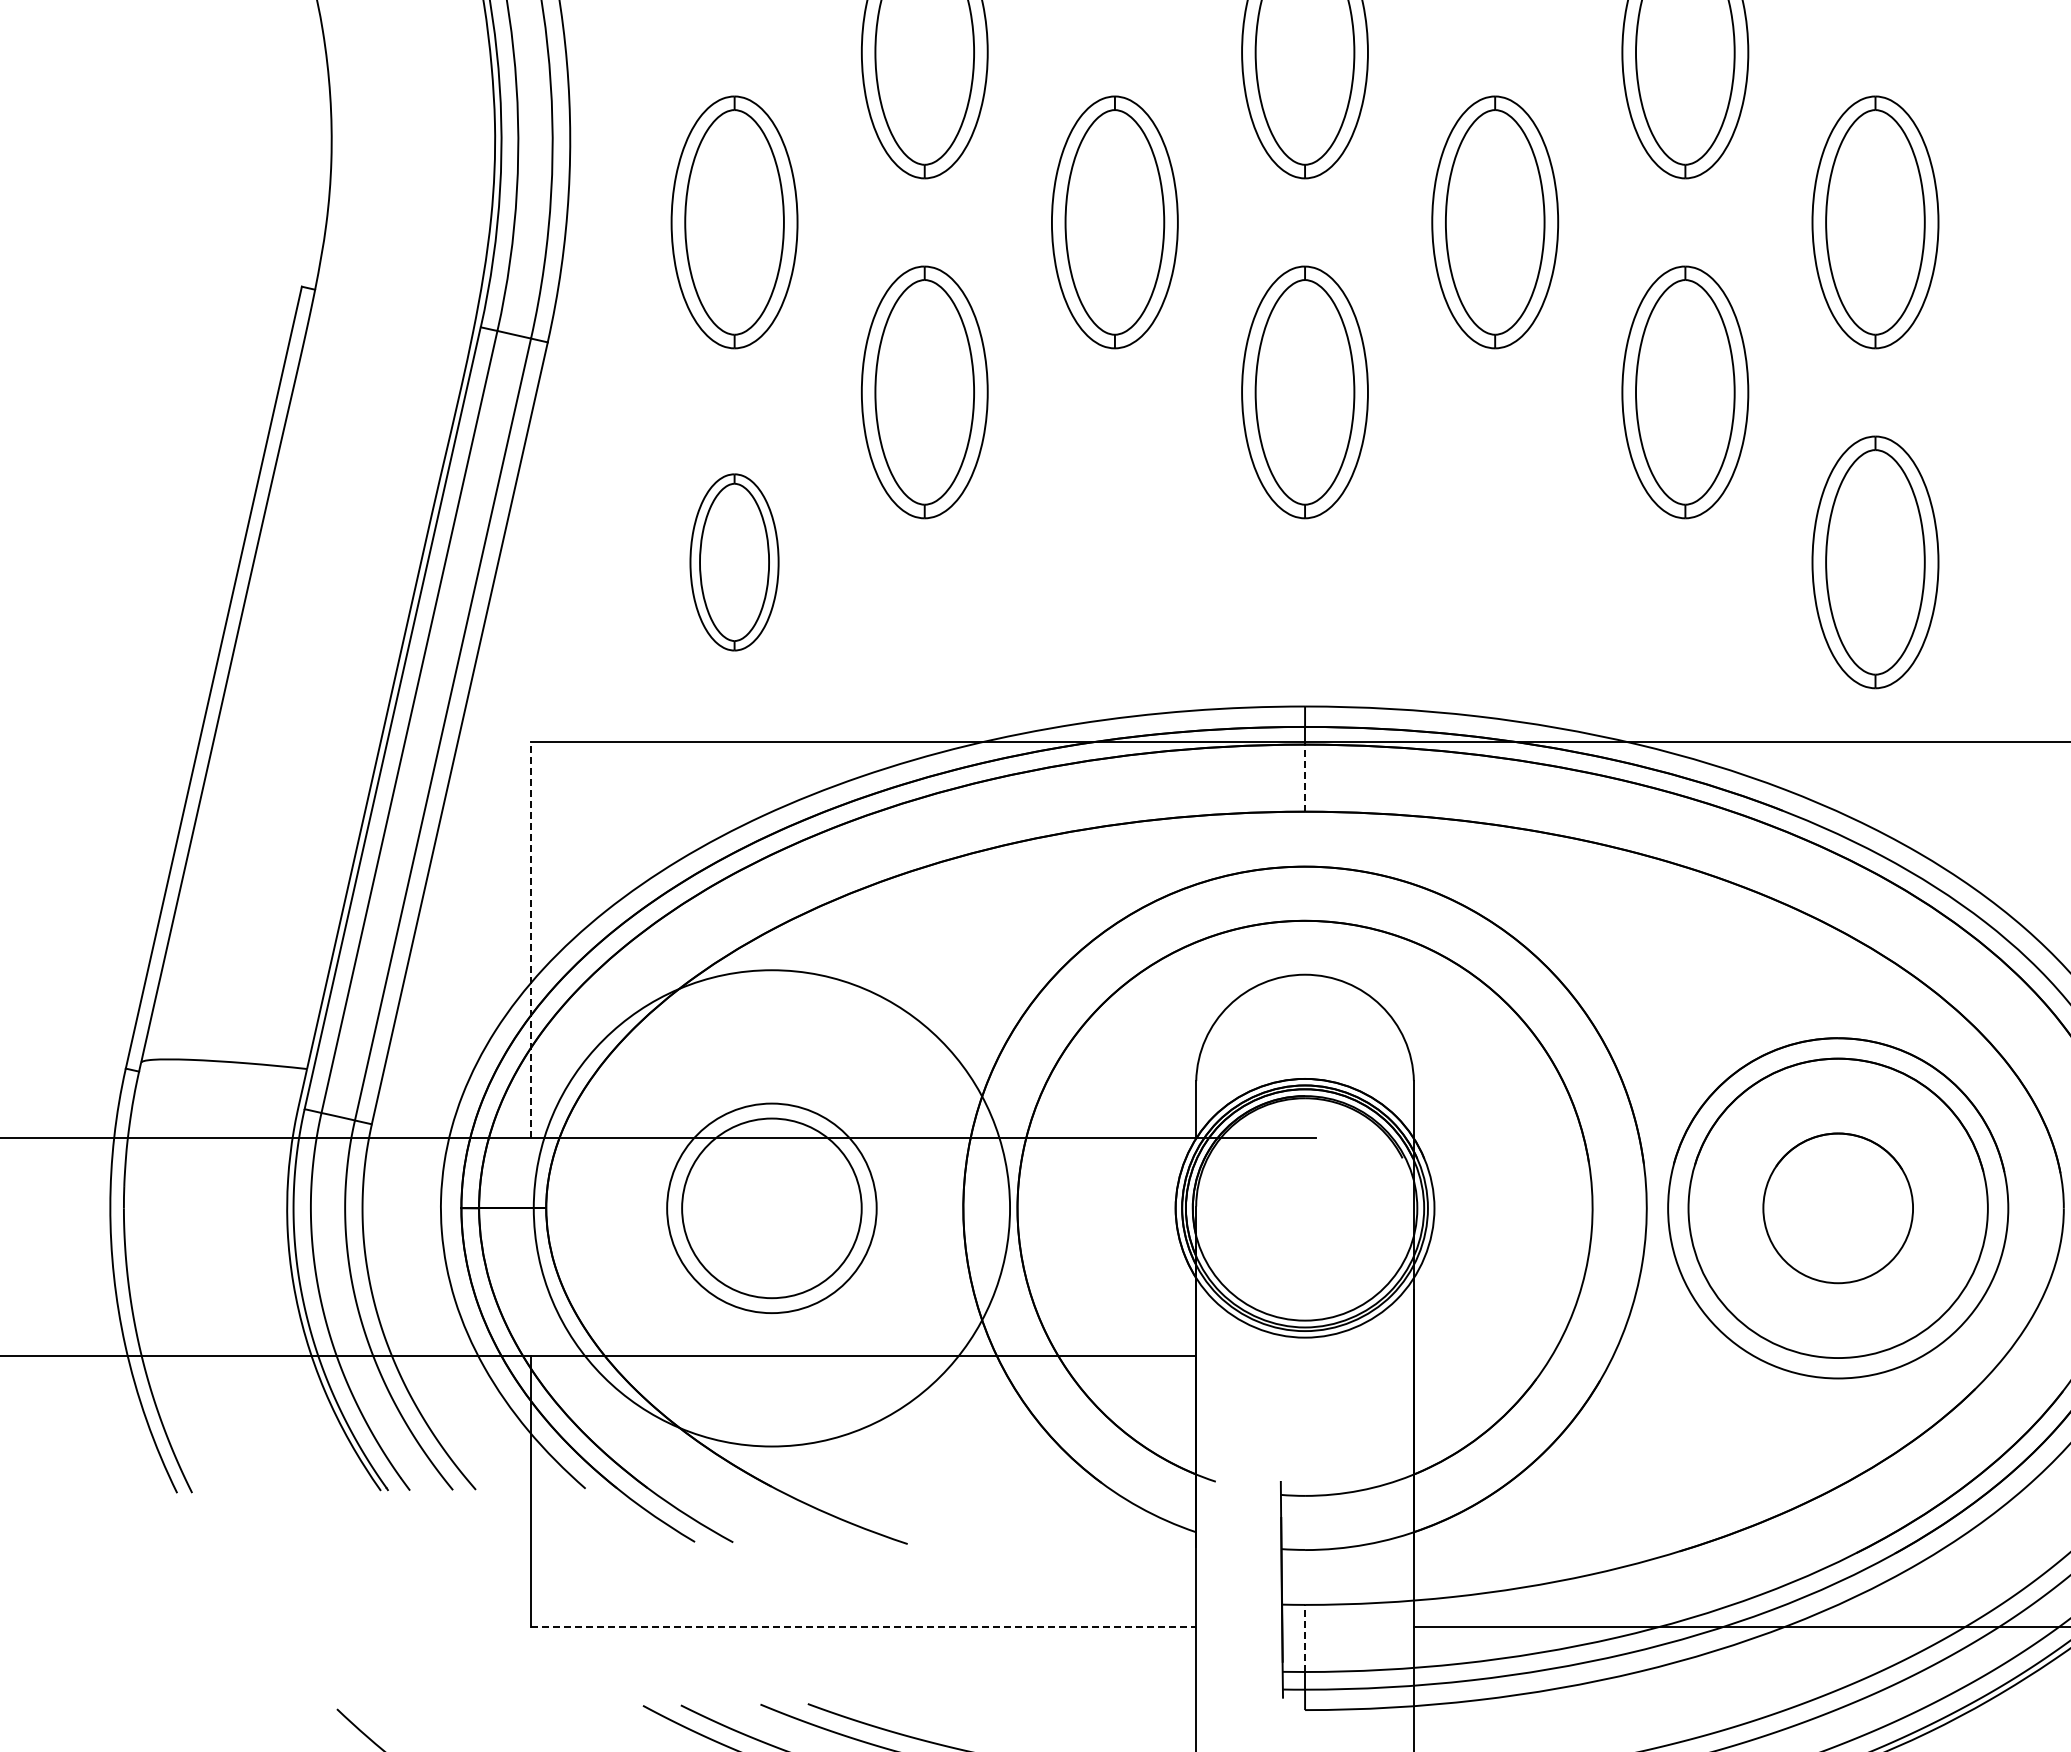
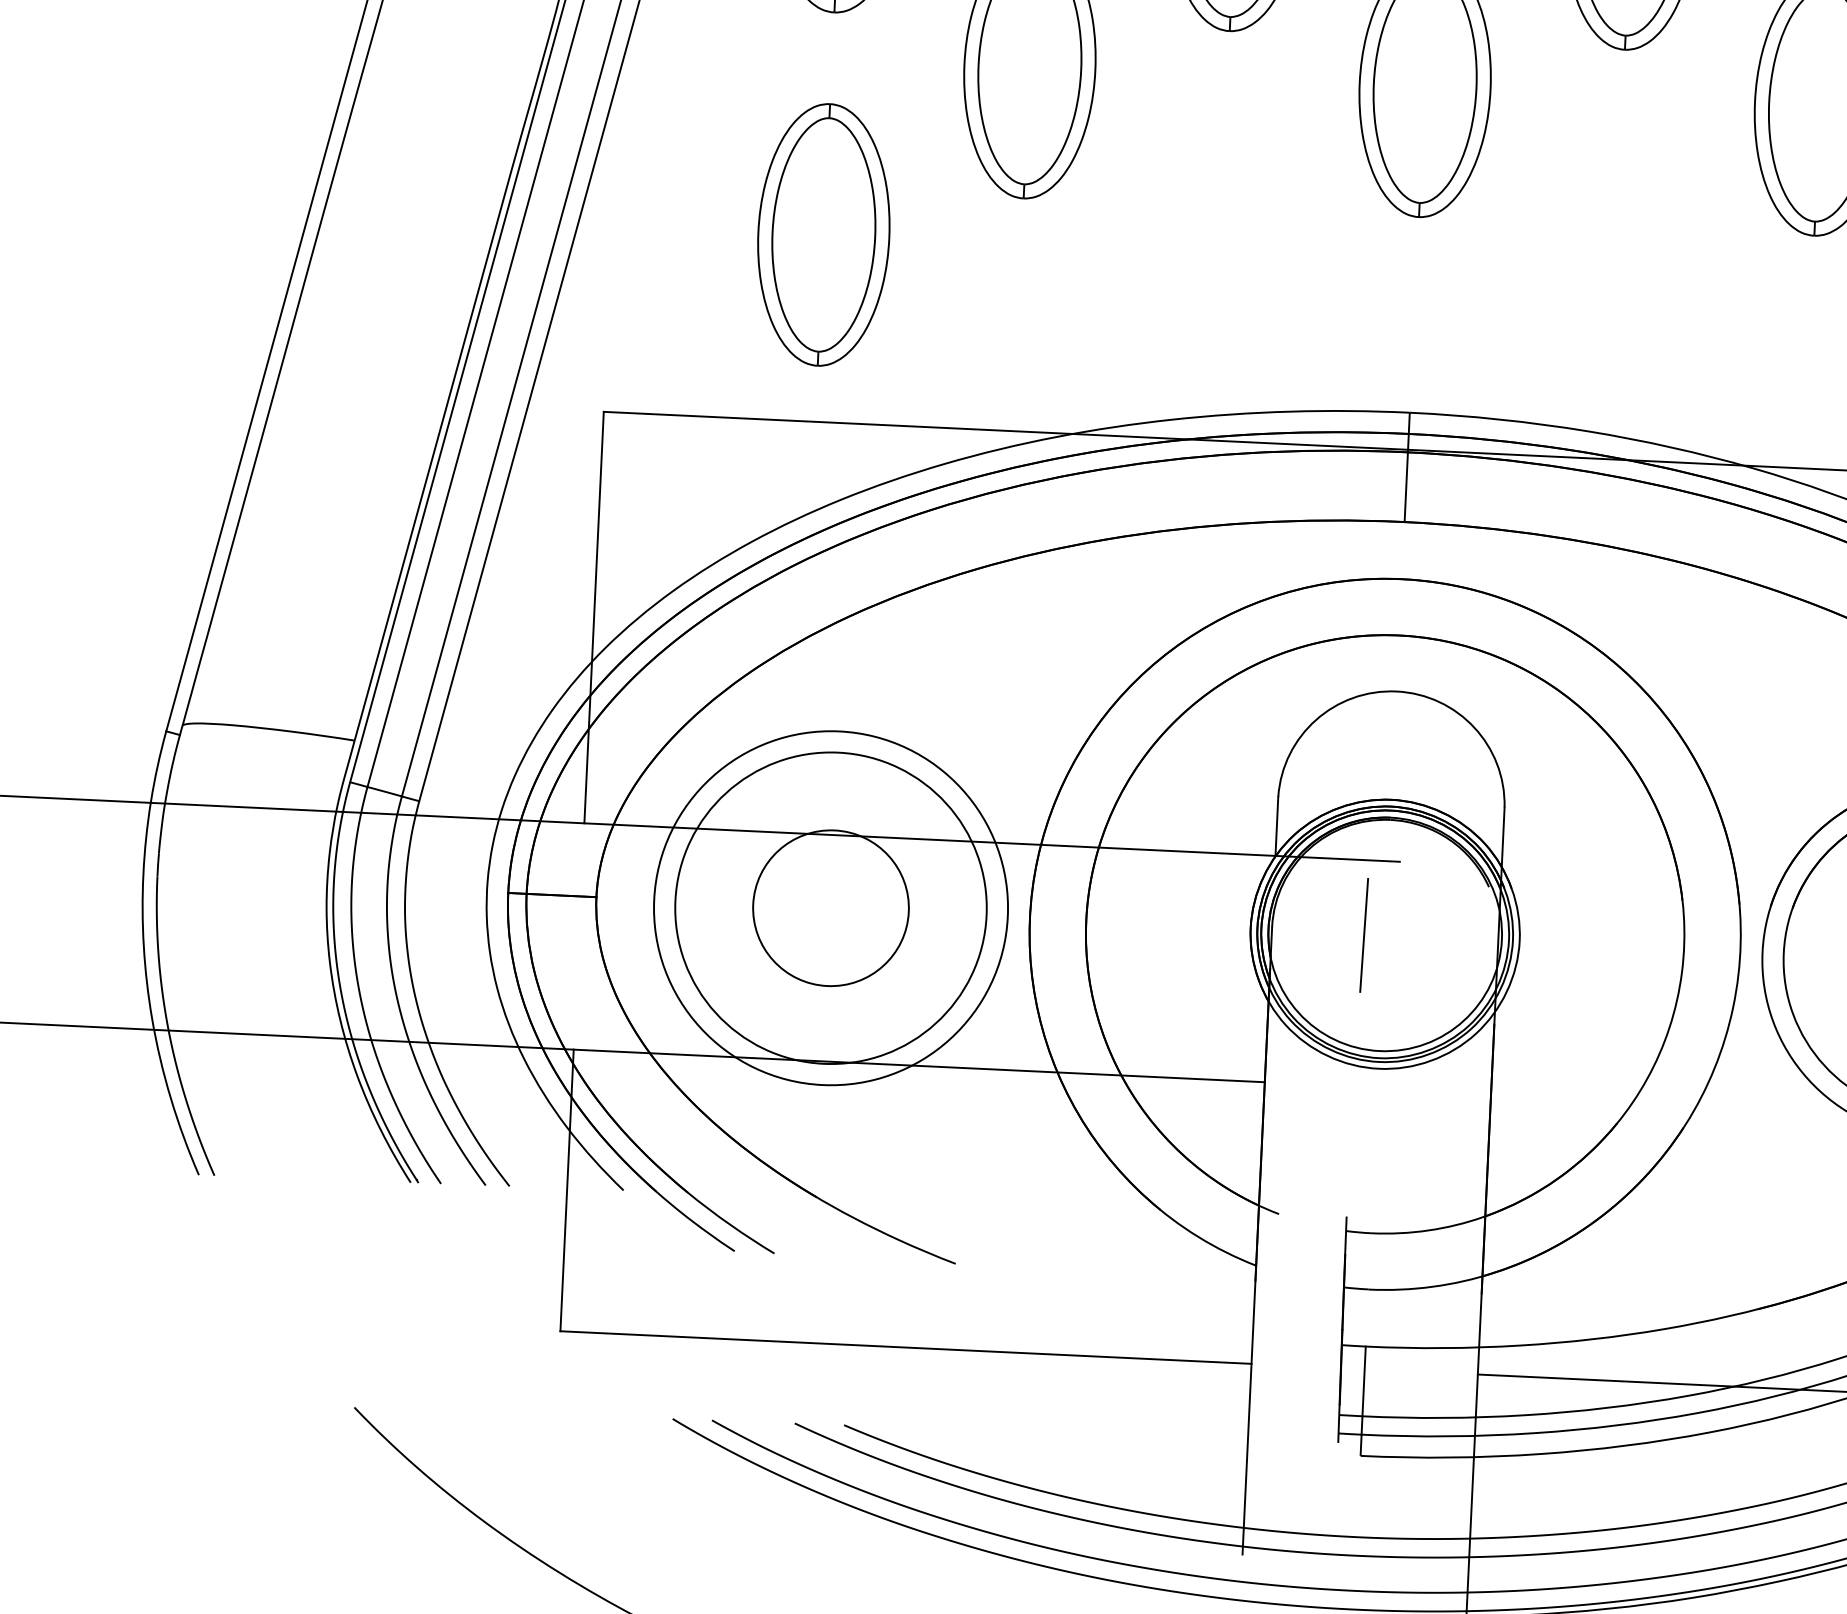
part: (734, 562) -> (823, 235), size x1.43
line: (1305, 778) -> (1406, 487), dashed -> solid
line: (531, 940) -> (594, 618), dashed -> solid
circle: (771, 1208) -> (830, 908), size x0.71
circle: (771, 1208) -> (830, 908), size x0.71
circle: (771, 1208) -> (830, 908), size x1.67
line: (1284, 1209) -> (1363, 934), added
line: (864, 1626) -> (906, 1347), dashed -> solid
line: (1305, 1638) -> (1364, 1381), dashed -> solid

